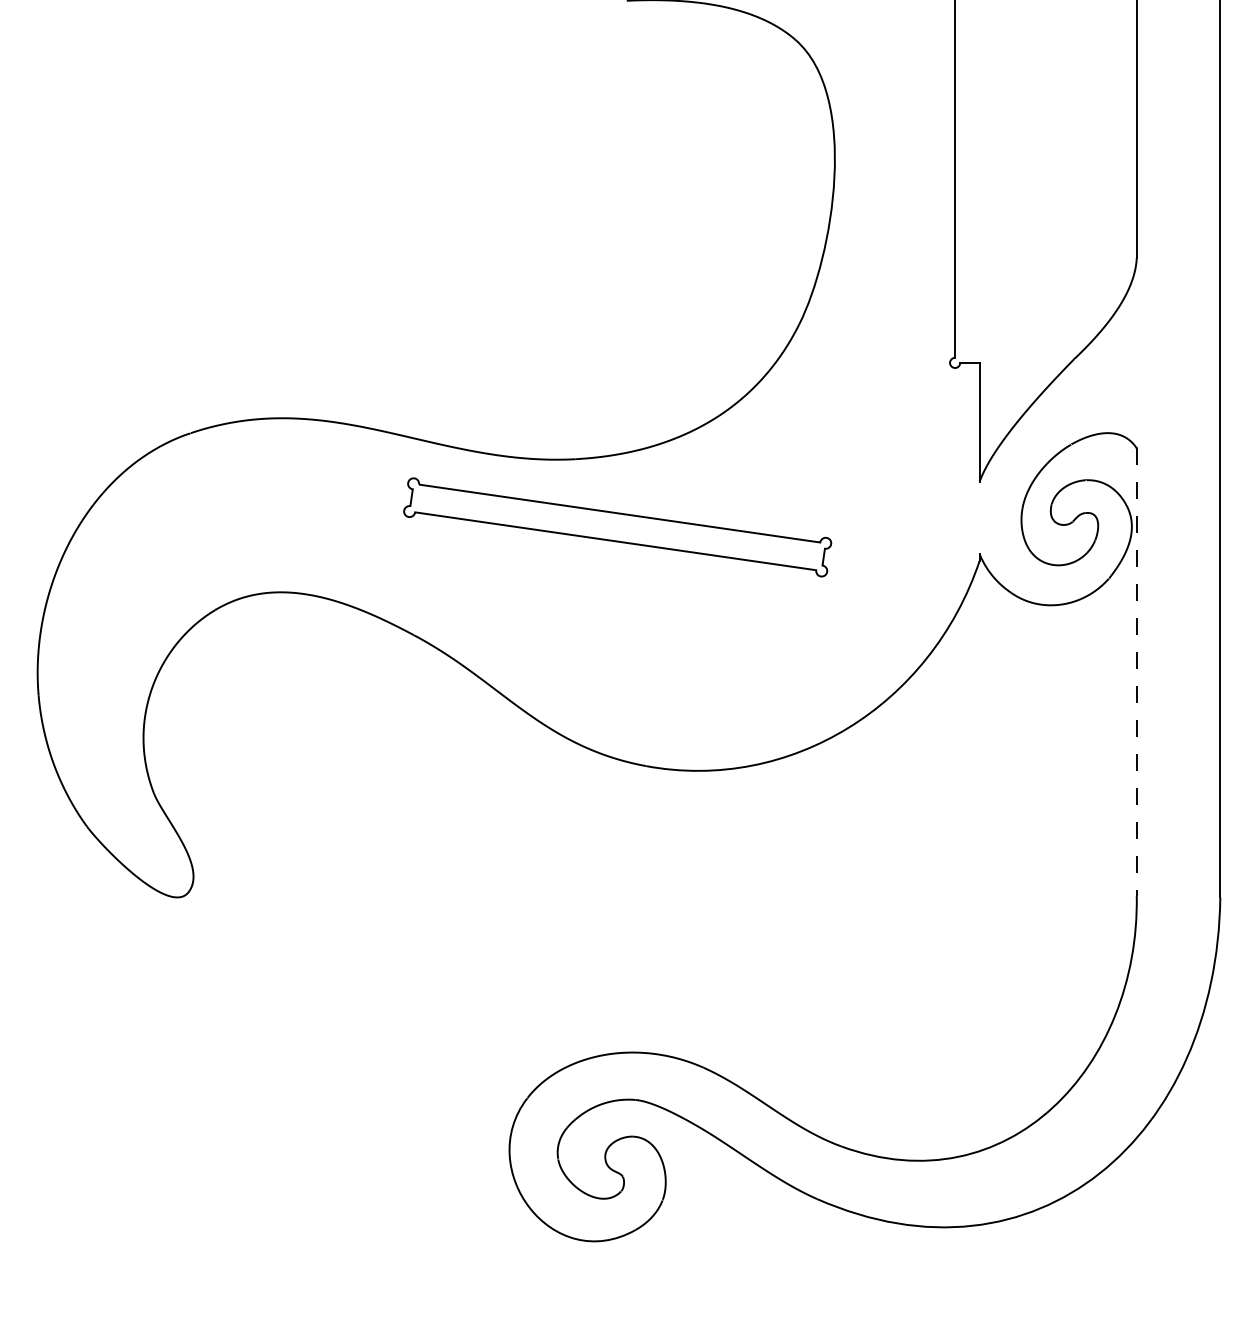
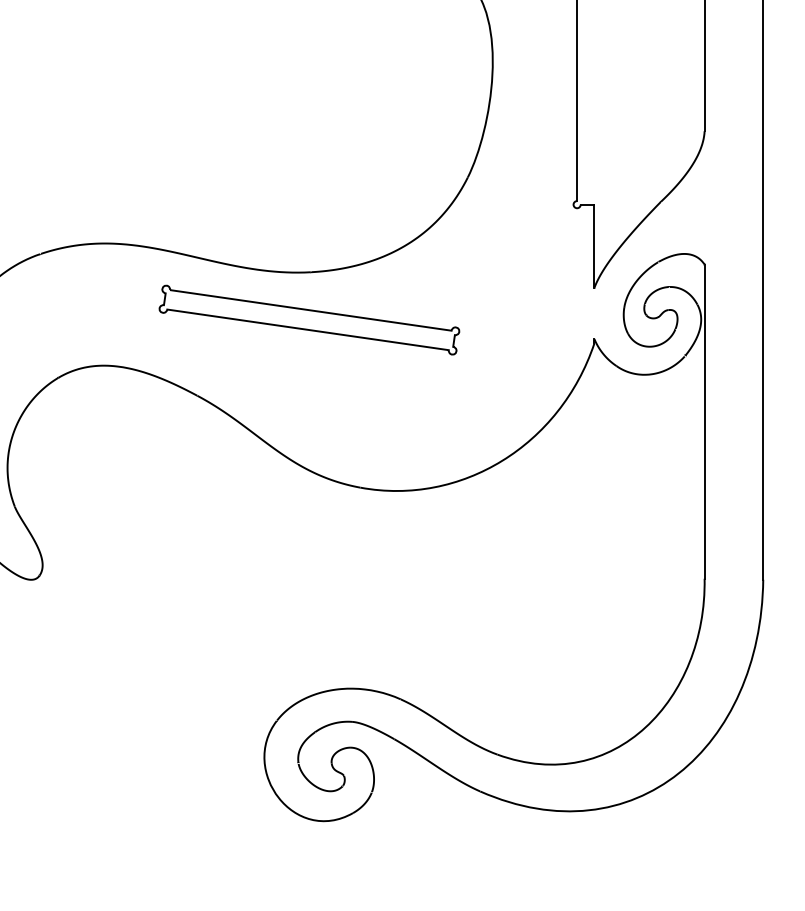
part: (617, 527) -> (309, 320), moved
line: (1136, 672) -> (704, 421), dashed -> solid

